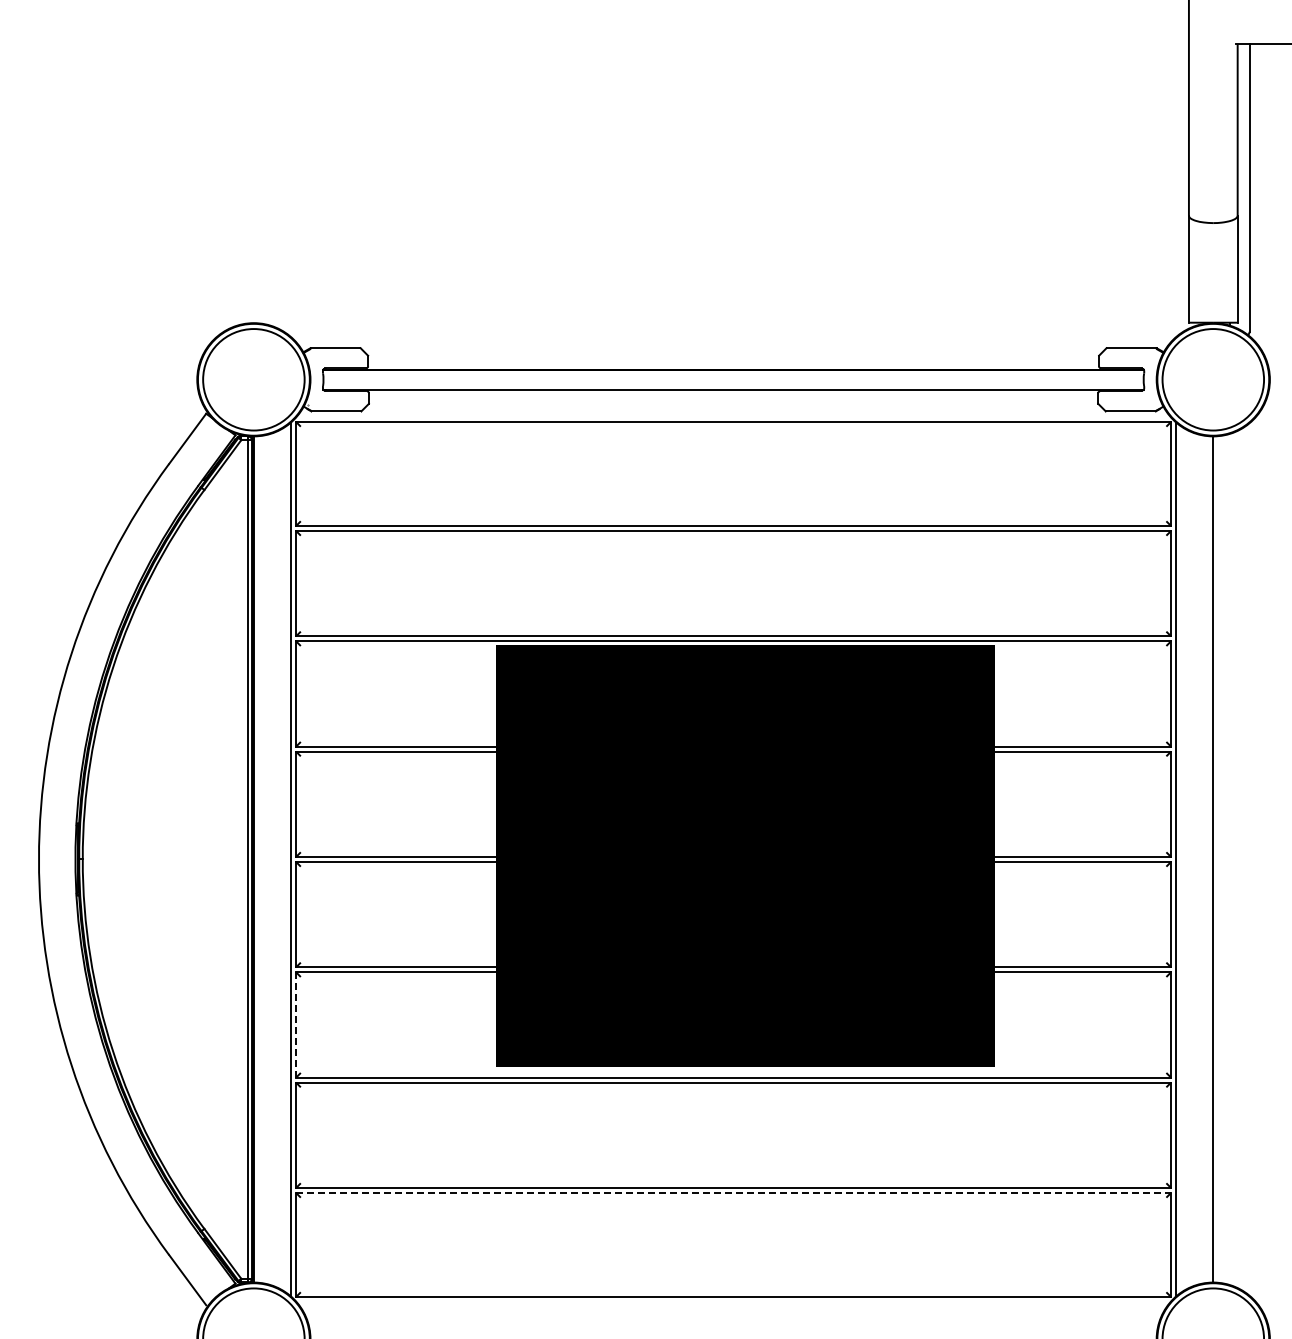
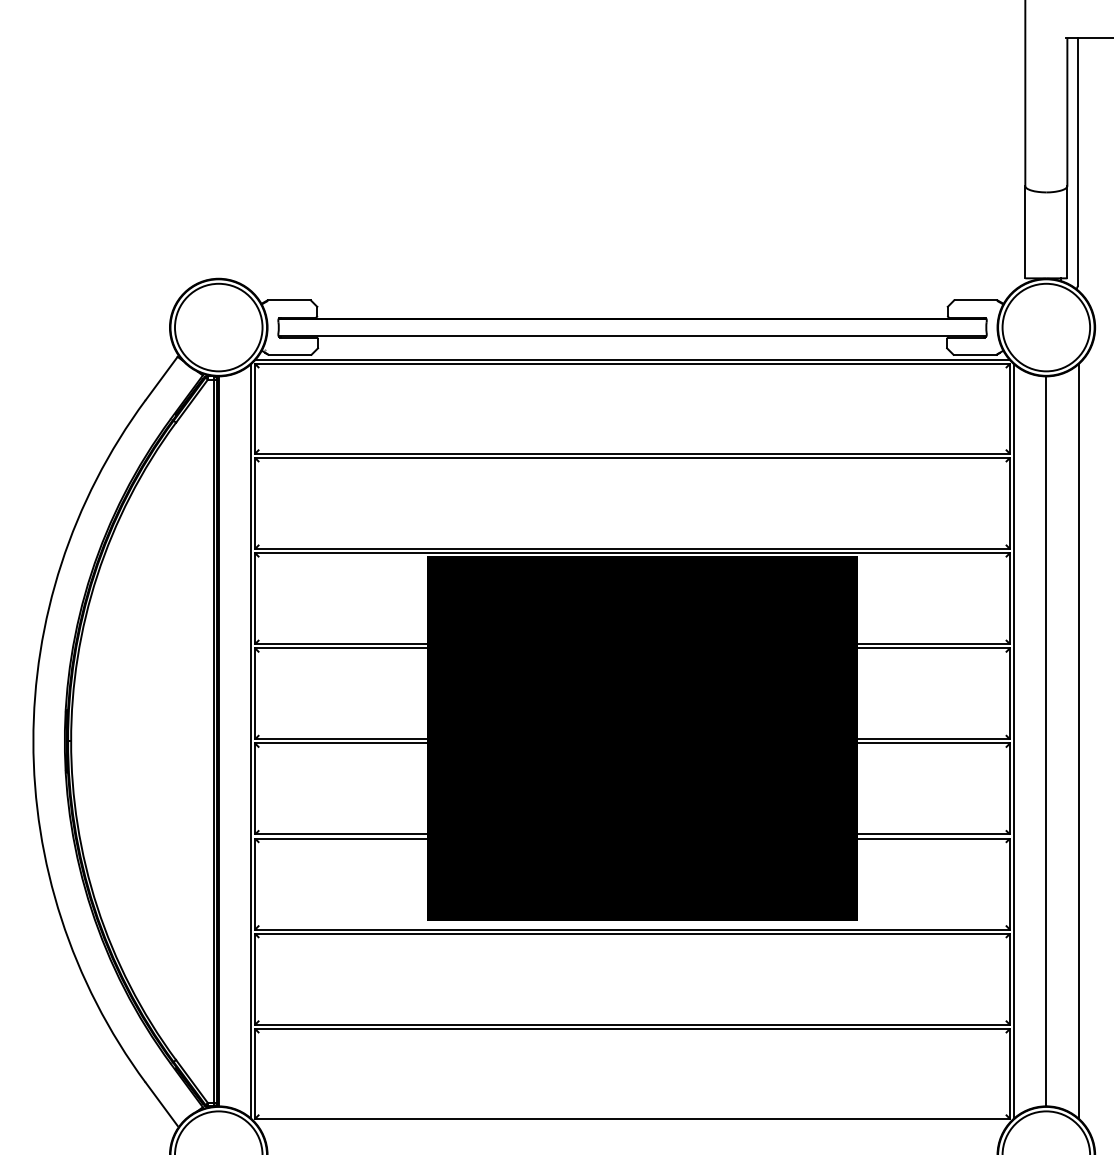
line: (733, 417) -> (632, 360), added
line: (1250, 859) -> (1078, 741), added
line: (296, 1024) -> (255, 883), dashed -> solid
line: (733, 1192) -> (632, 1028), dashed -> solid

